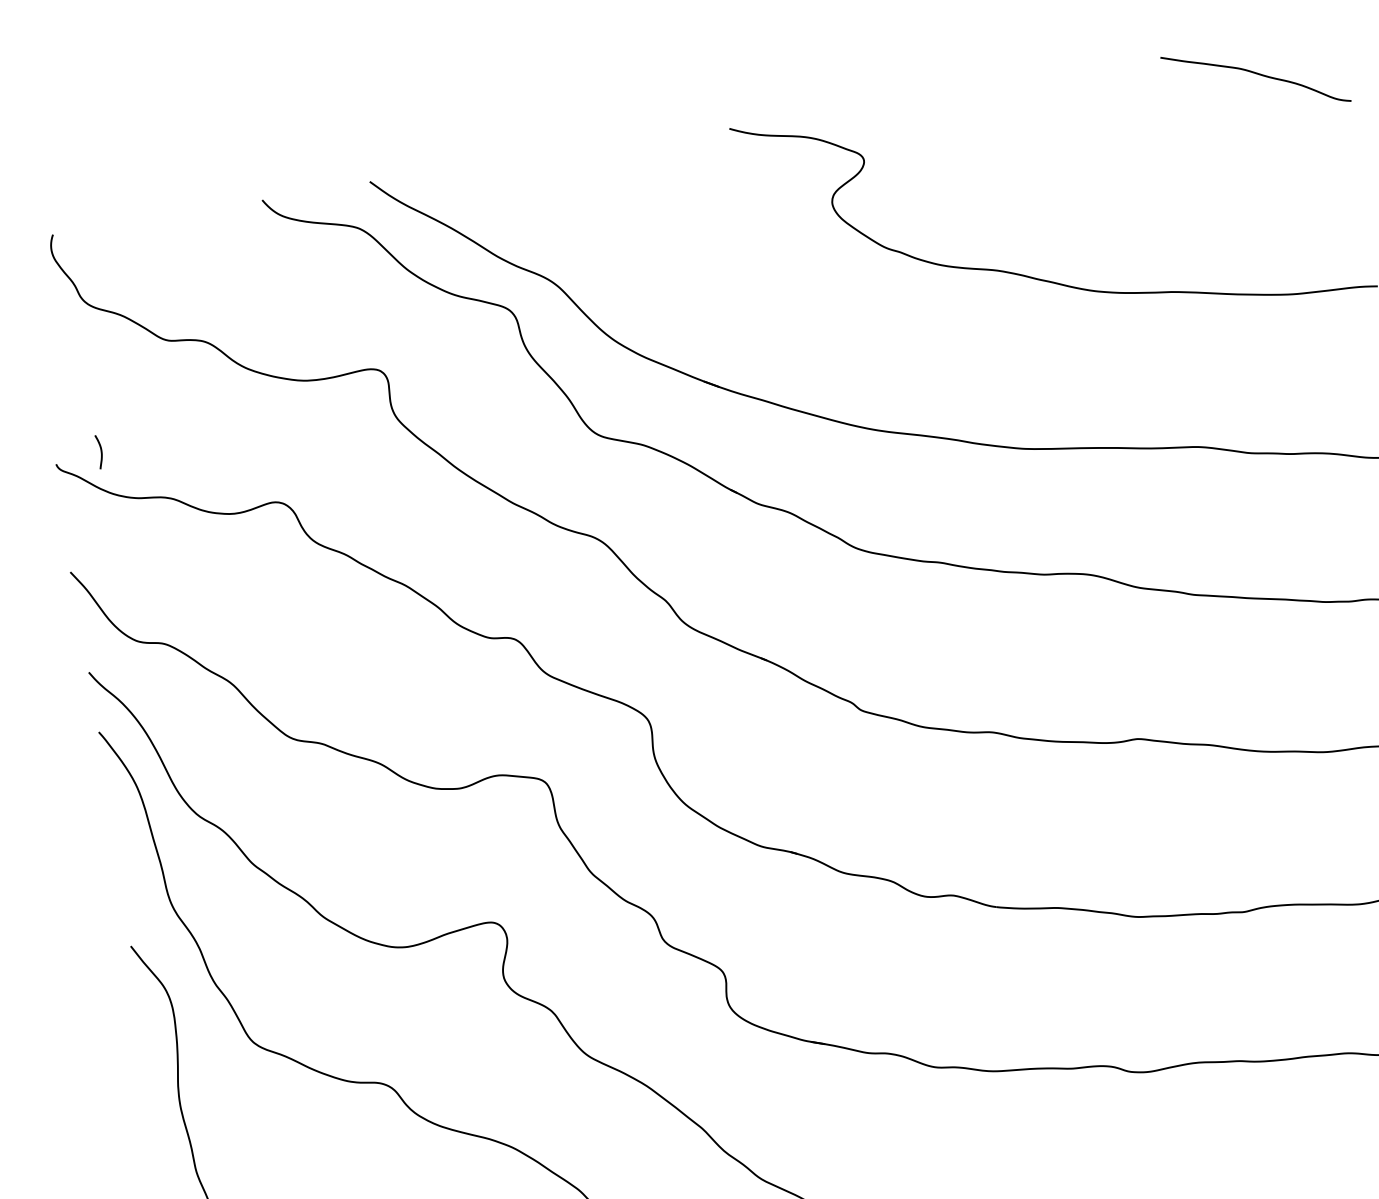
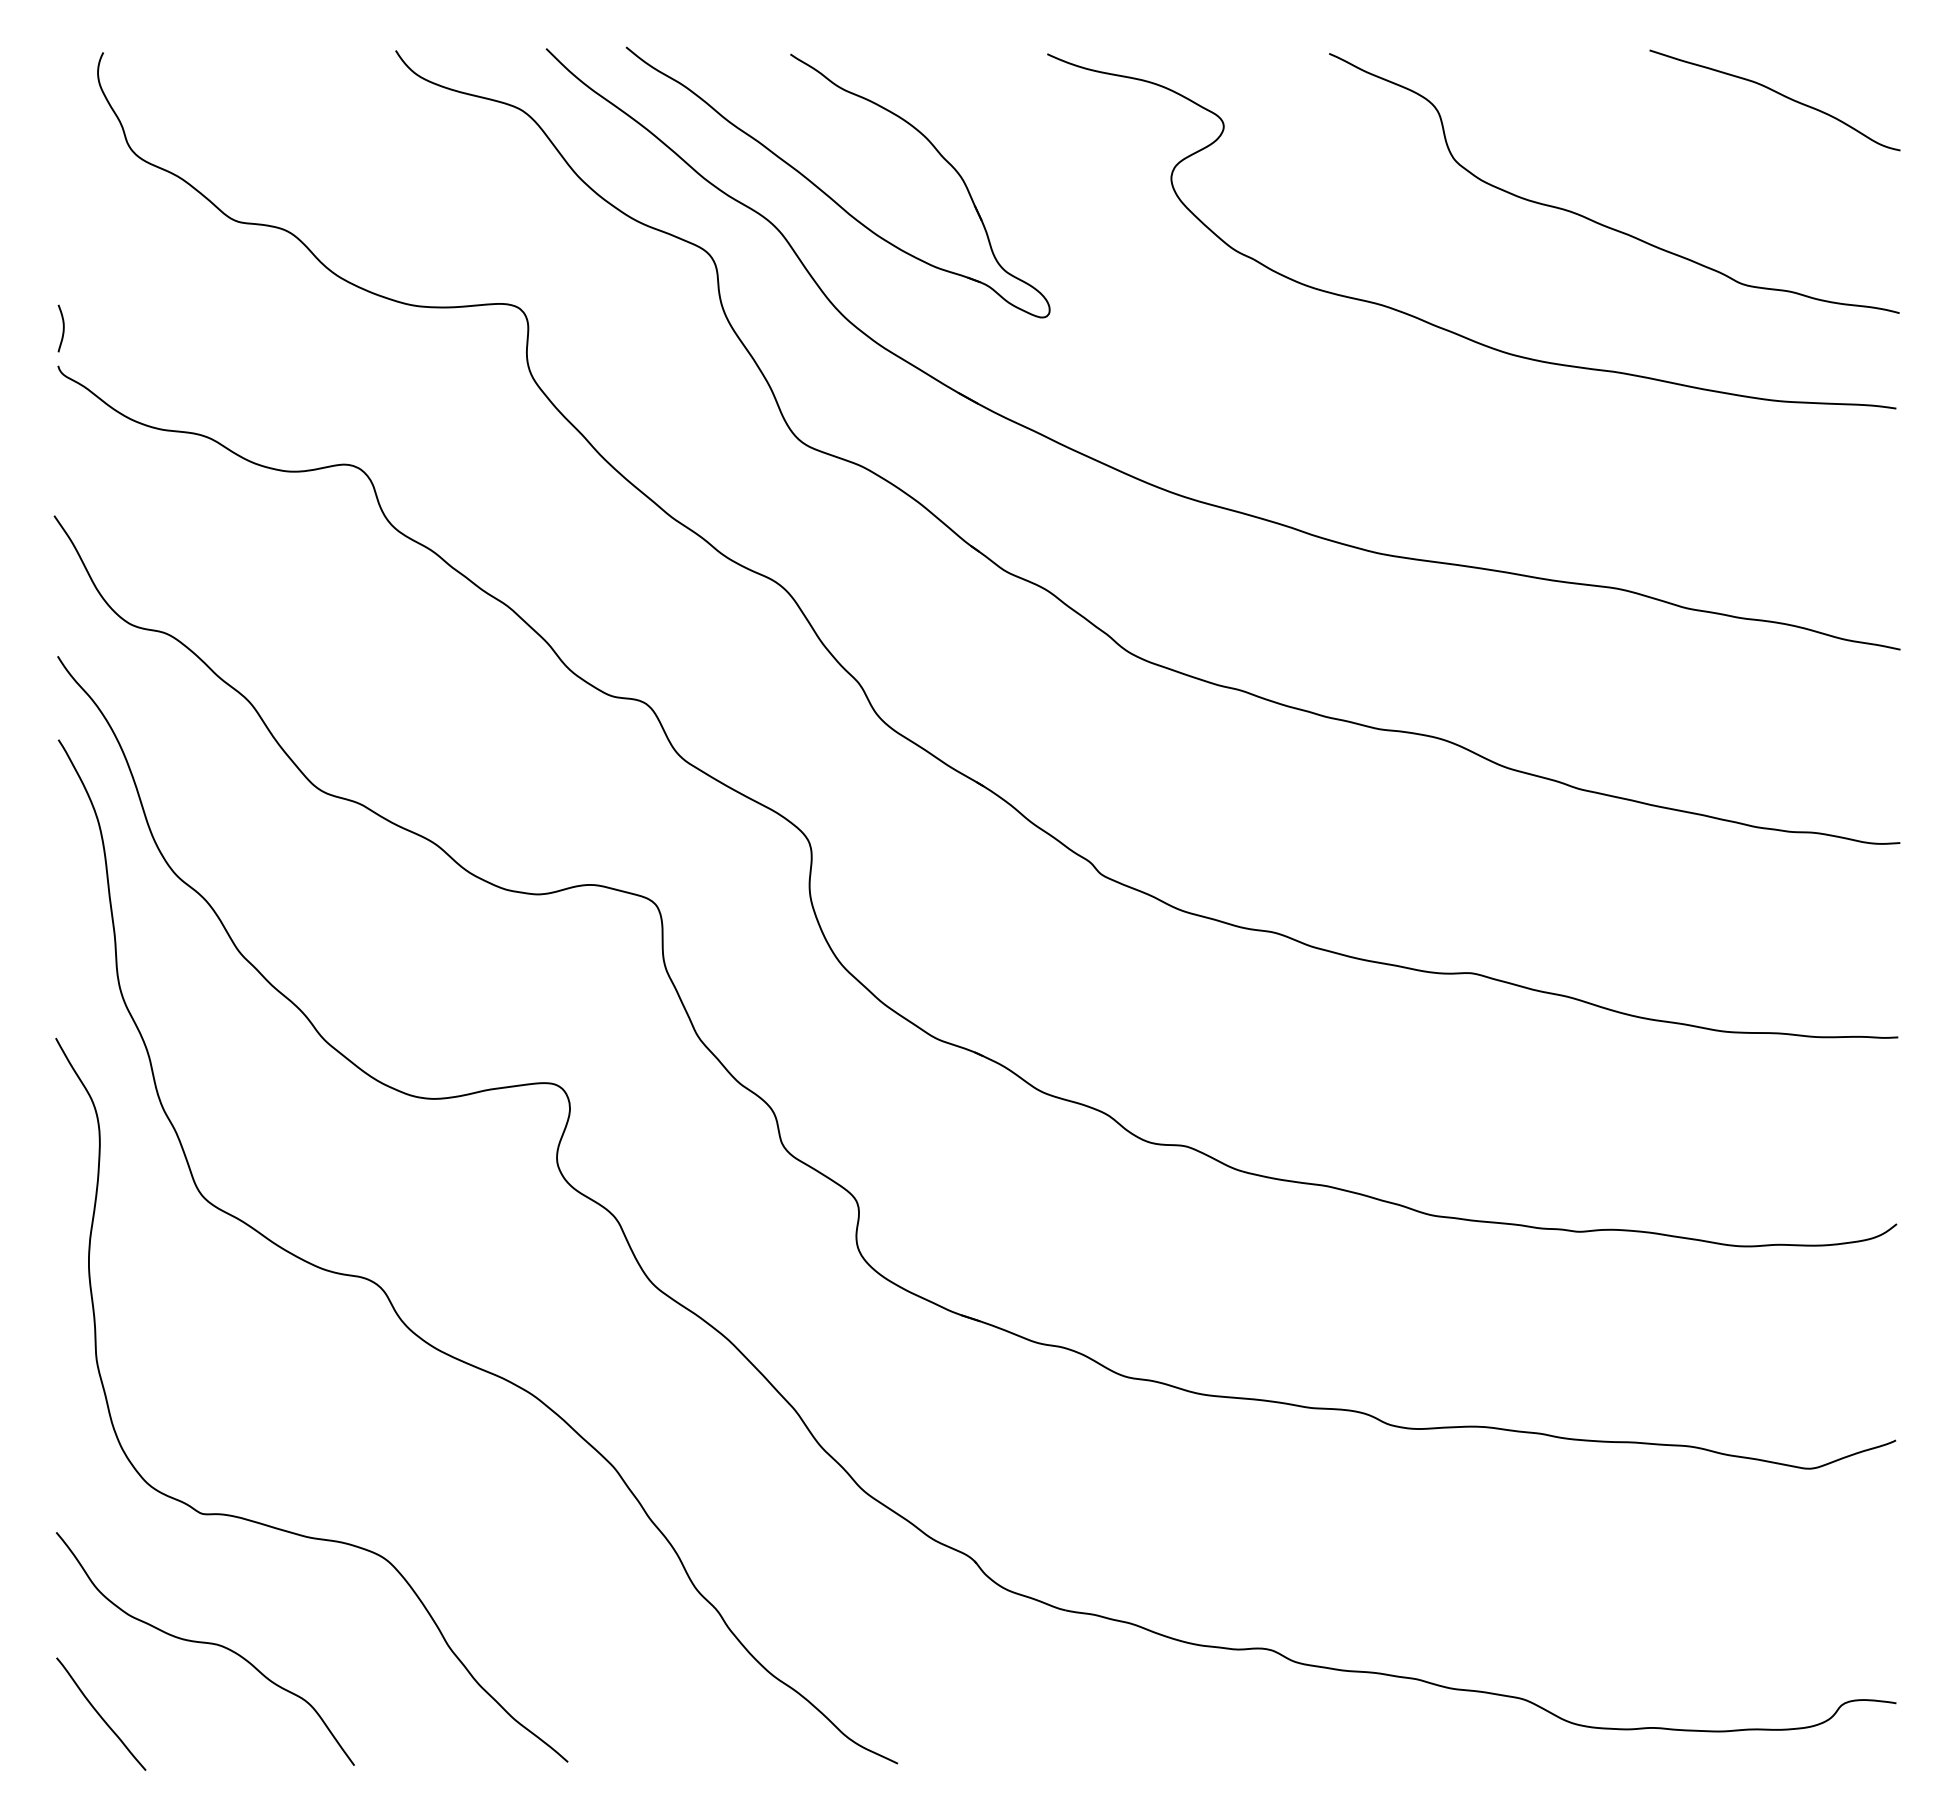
curve: (1144, 186) -> (1599, 222), added
part: (589, 254) -> (829, 195), added
curve: (100, 451) -> (62, 328), moved

